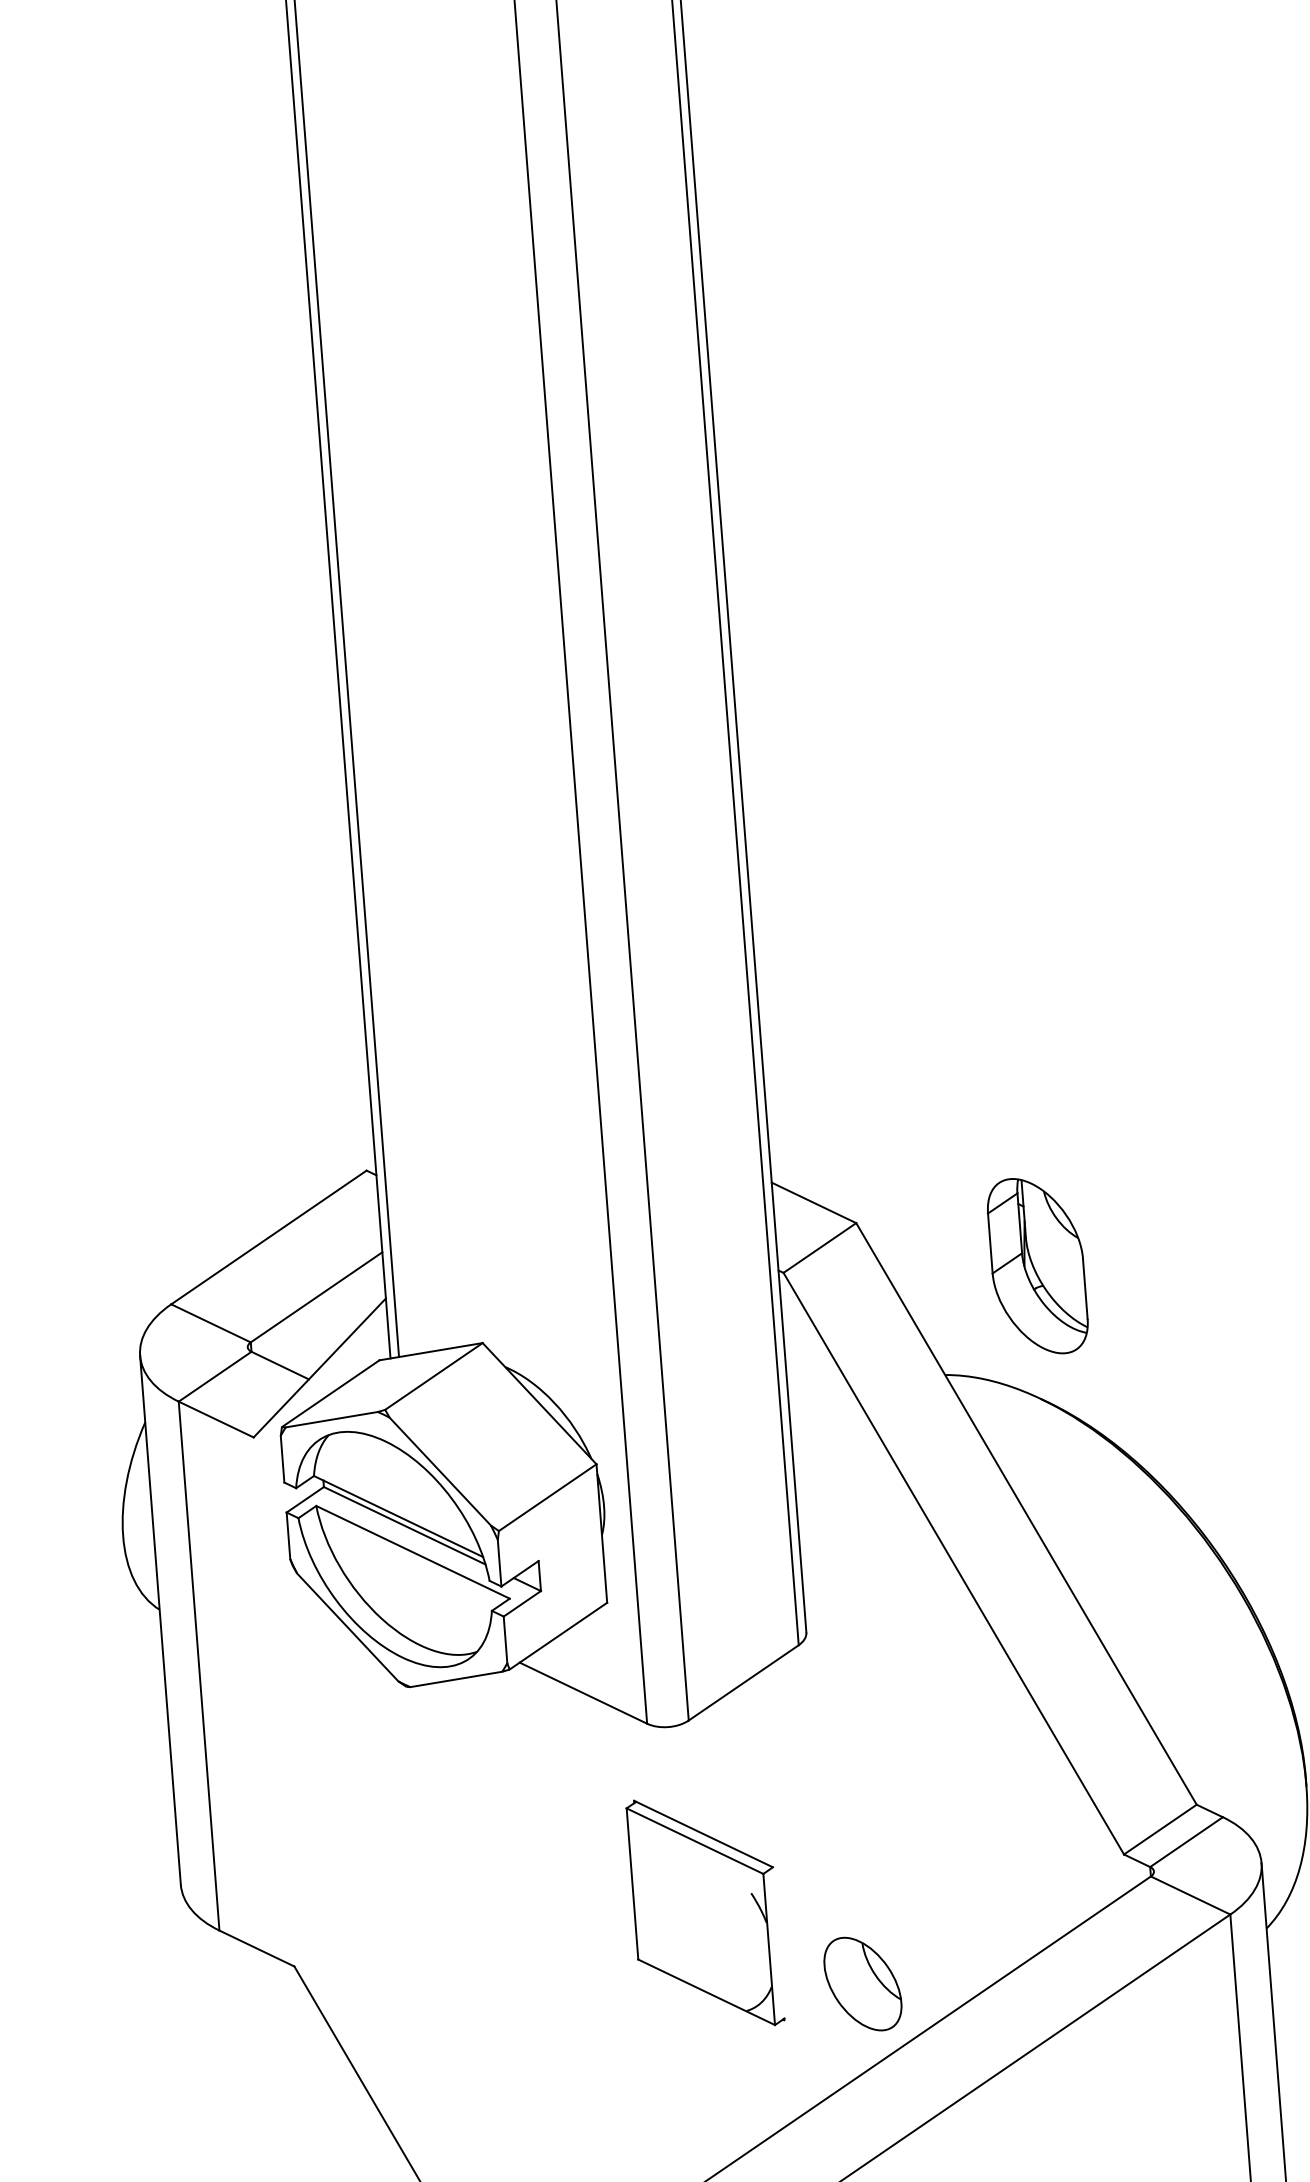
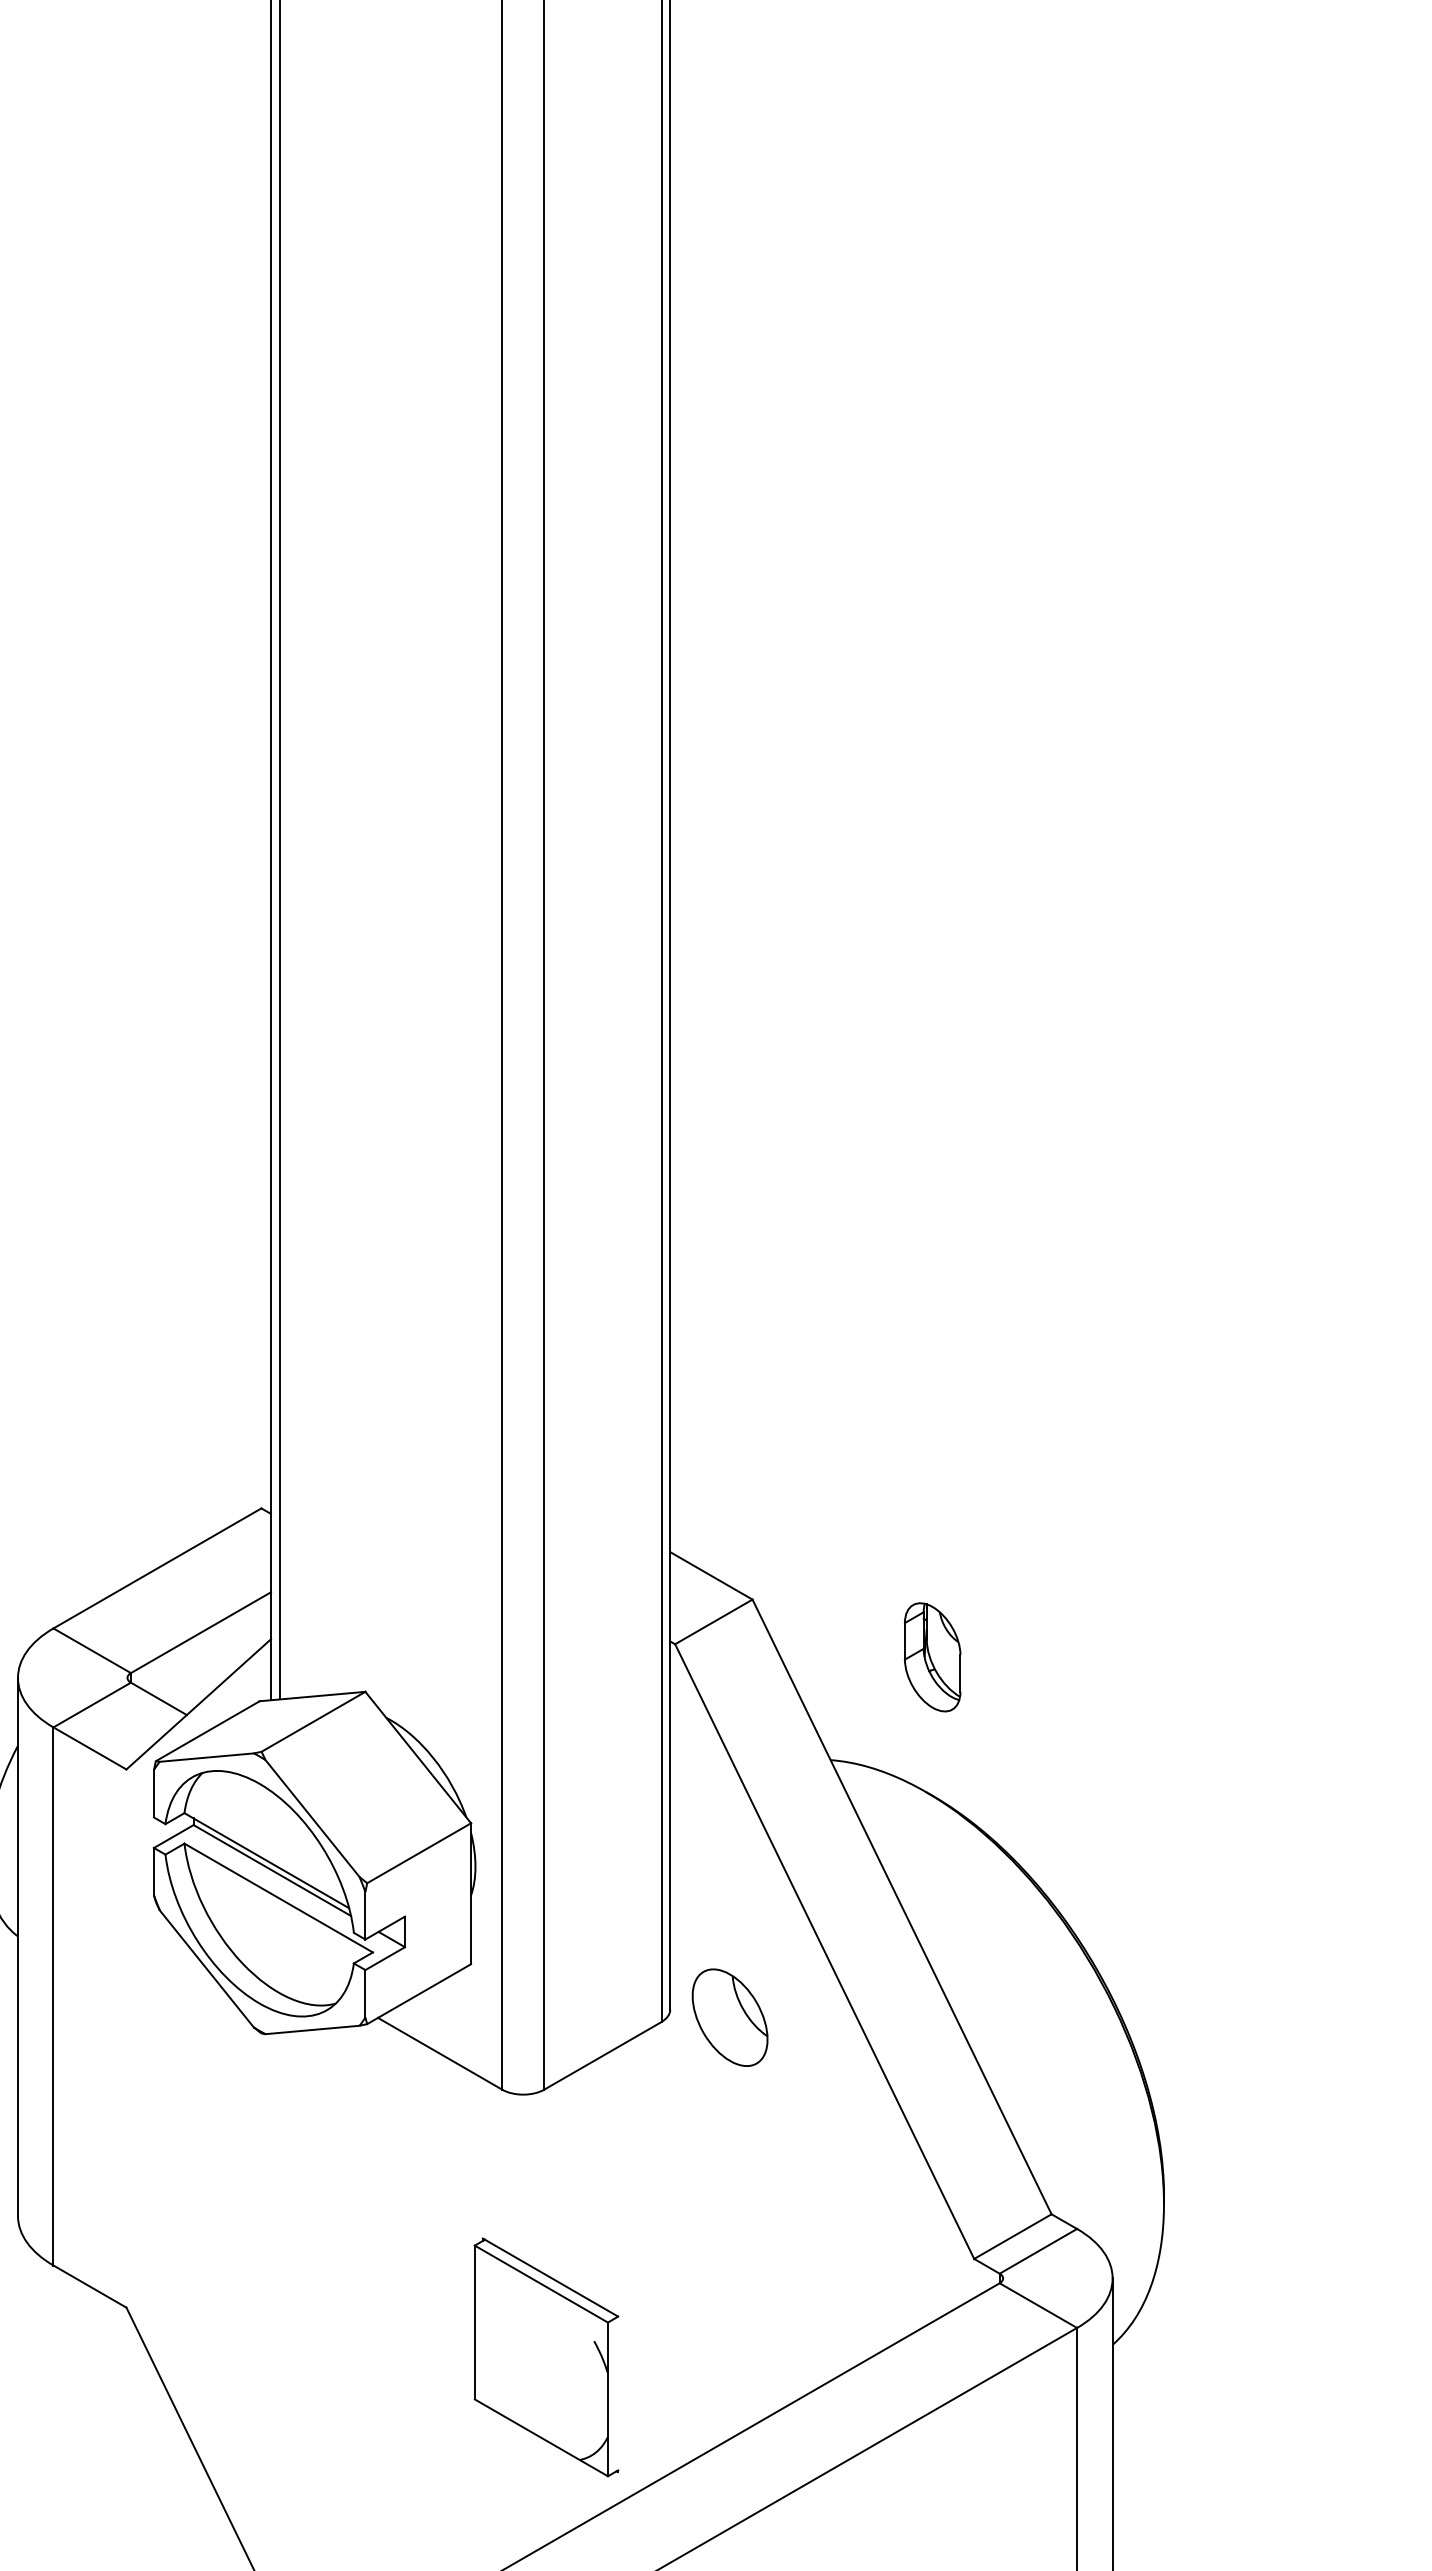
part: (1037, 1266) -> (932, 1657), size x0.6
part: (705, 1912) -> (546, 2357), moved
part: (862, 1983) -> (729, 2017), moved

